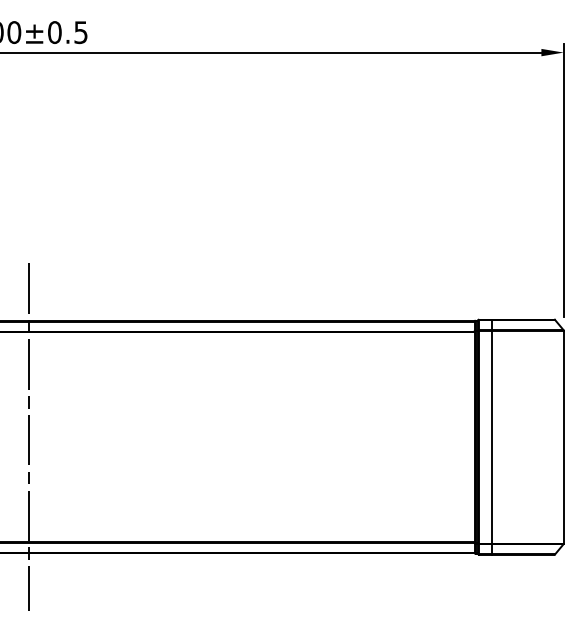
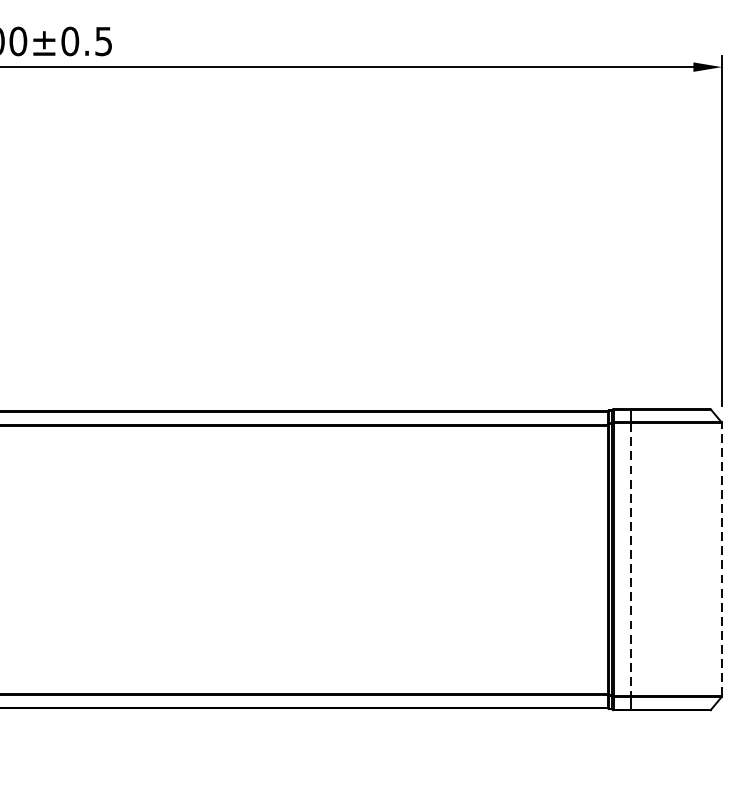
line: (29, 436) -> (37, 558), removed
line: (492, 437) -> (630, 560), solid -> dashed
line: (563, 437) -> (721, 560), solid -> dashed

